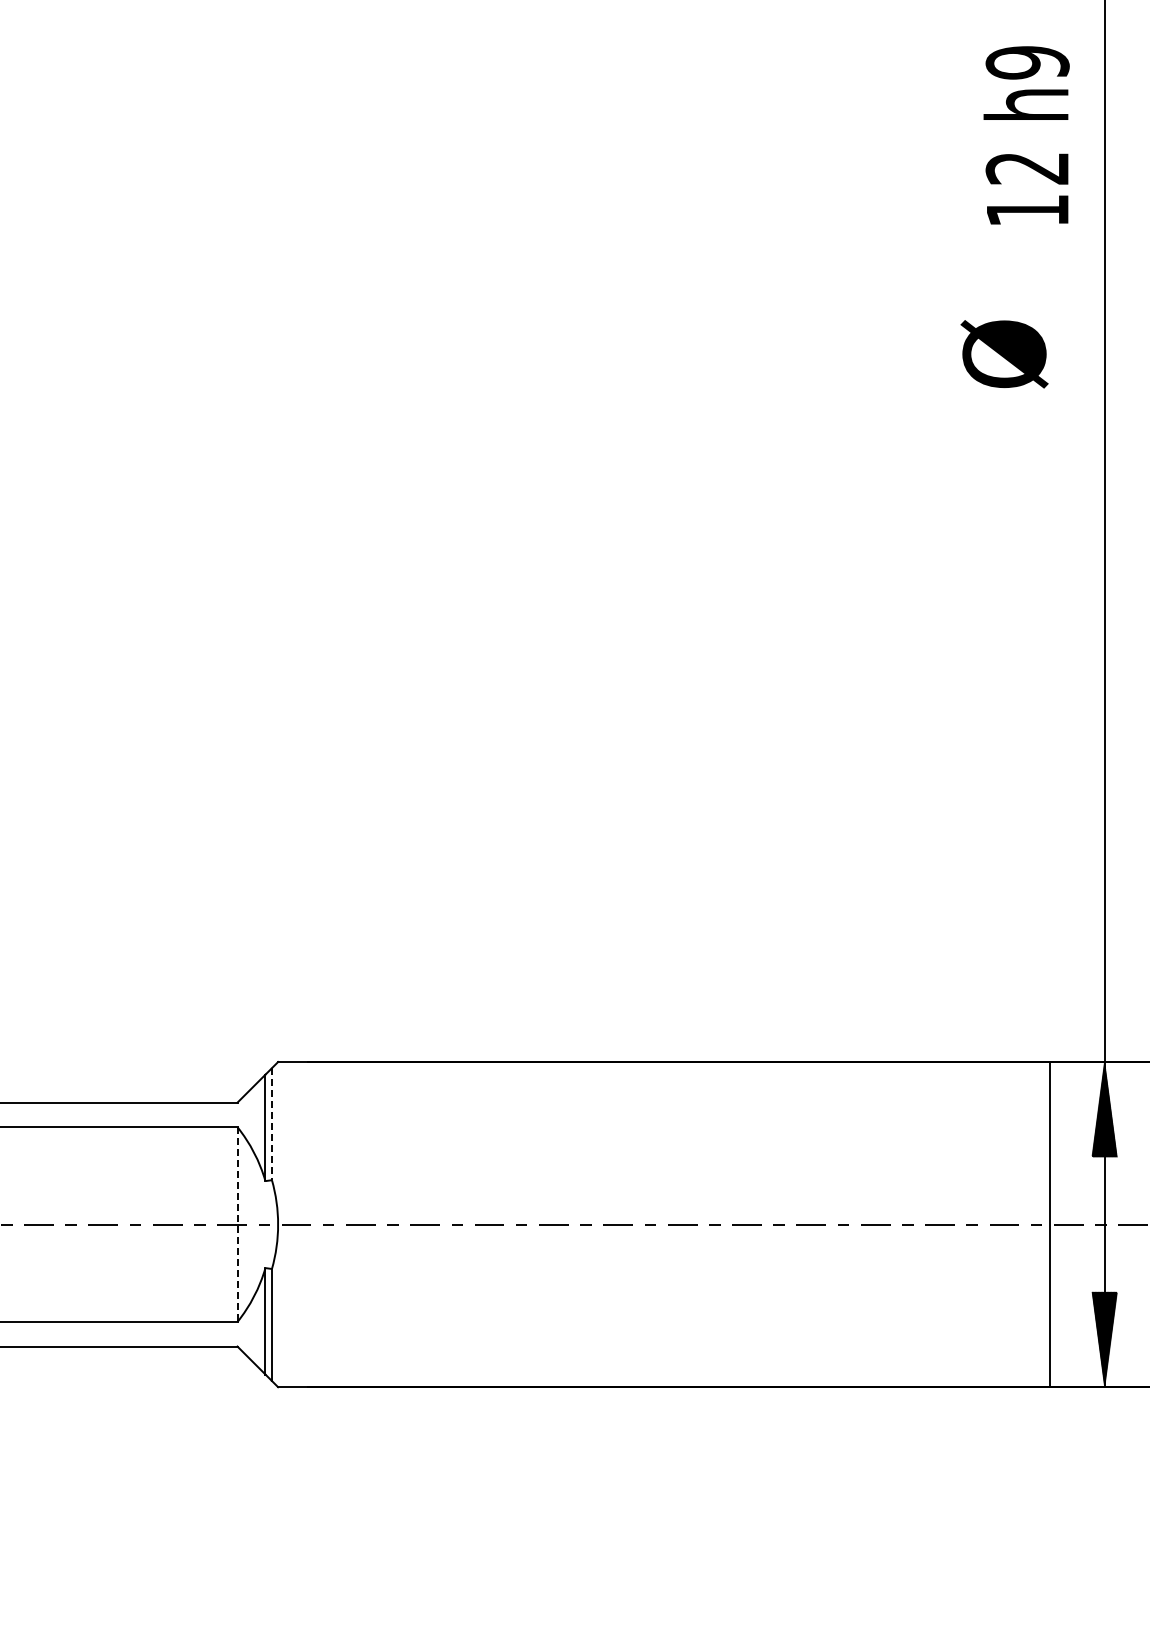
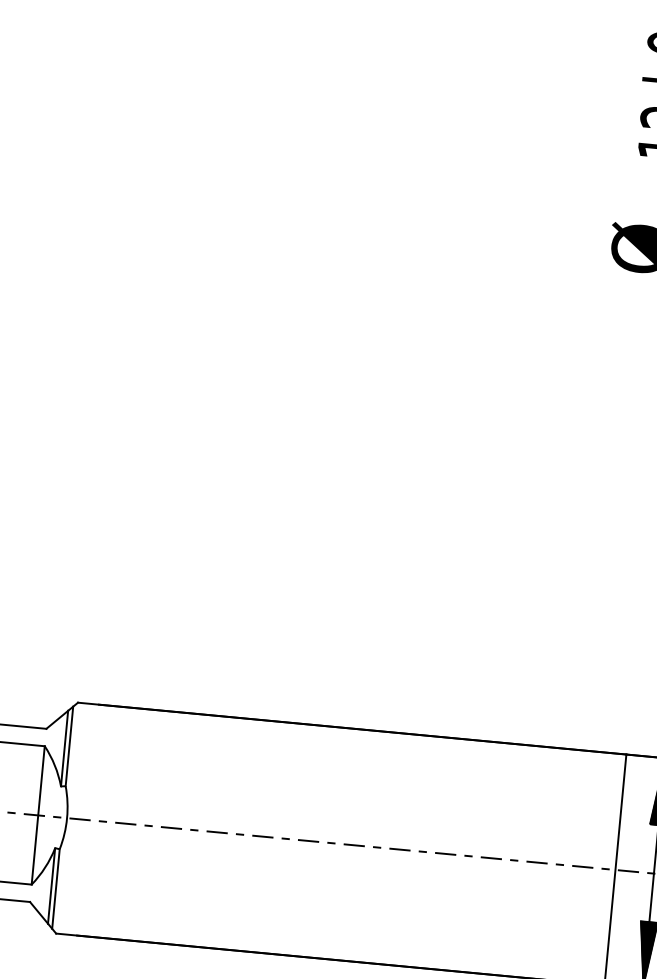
line: (271, 1124) -> (69, 746), dashed -> solid
line: (237, 1225) -> (38, 816), dashed -> solid

